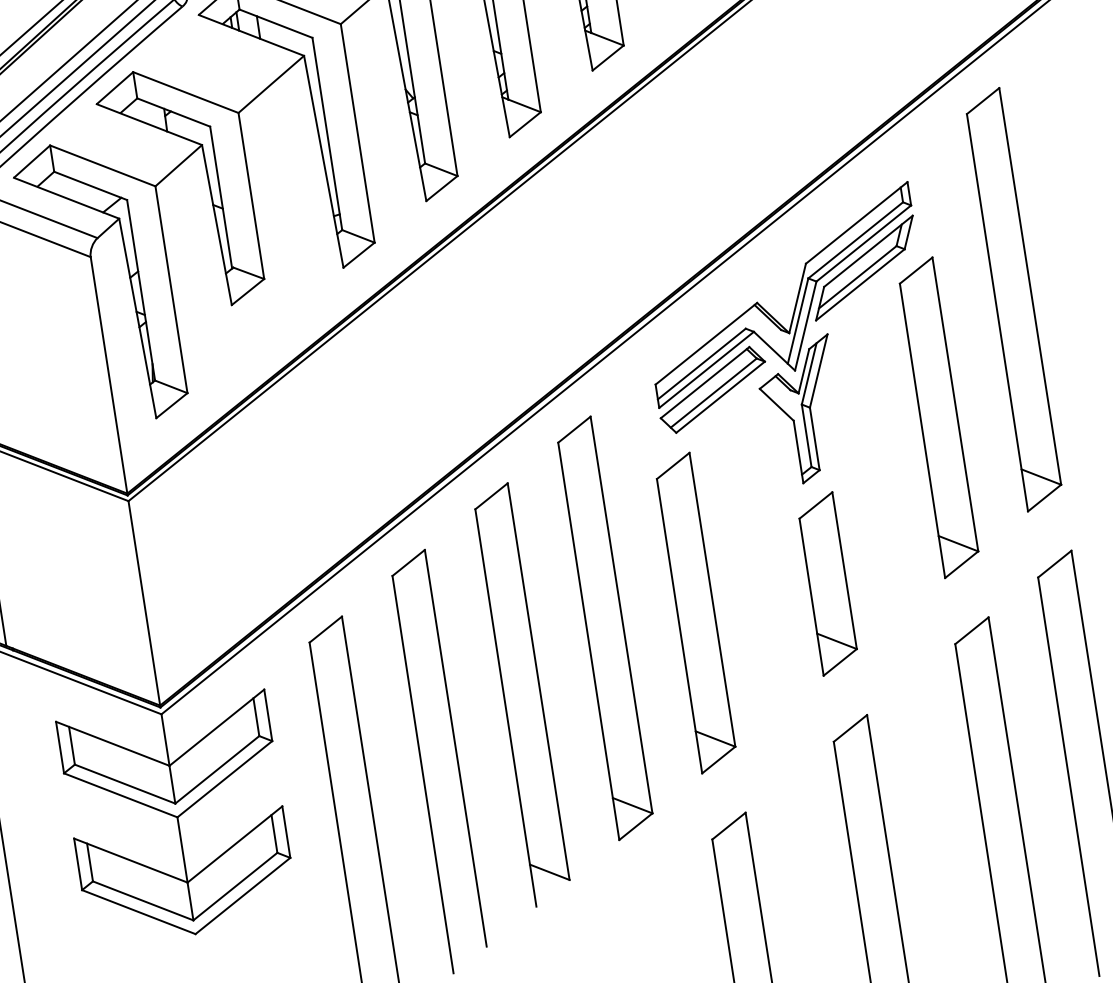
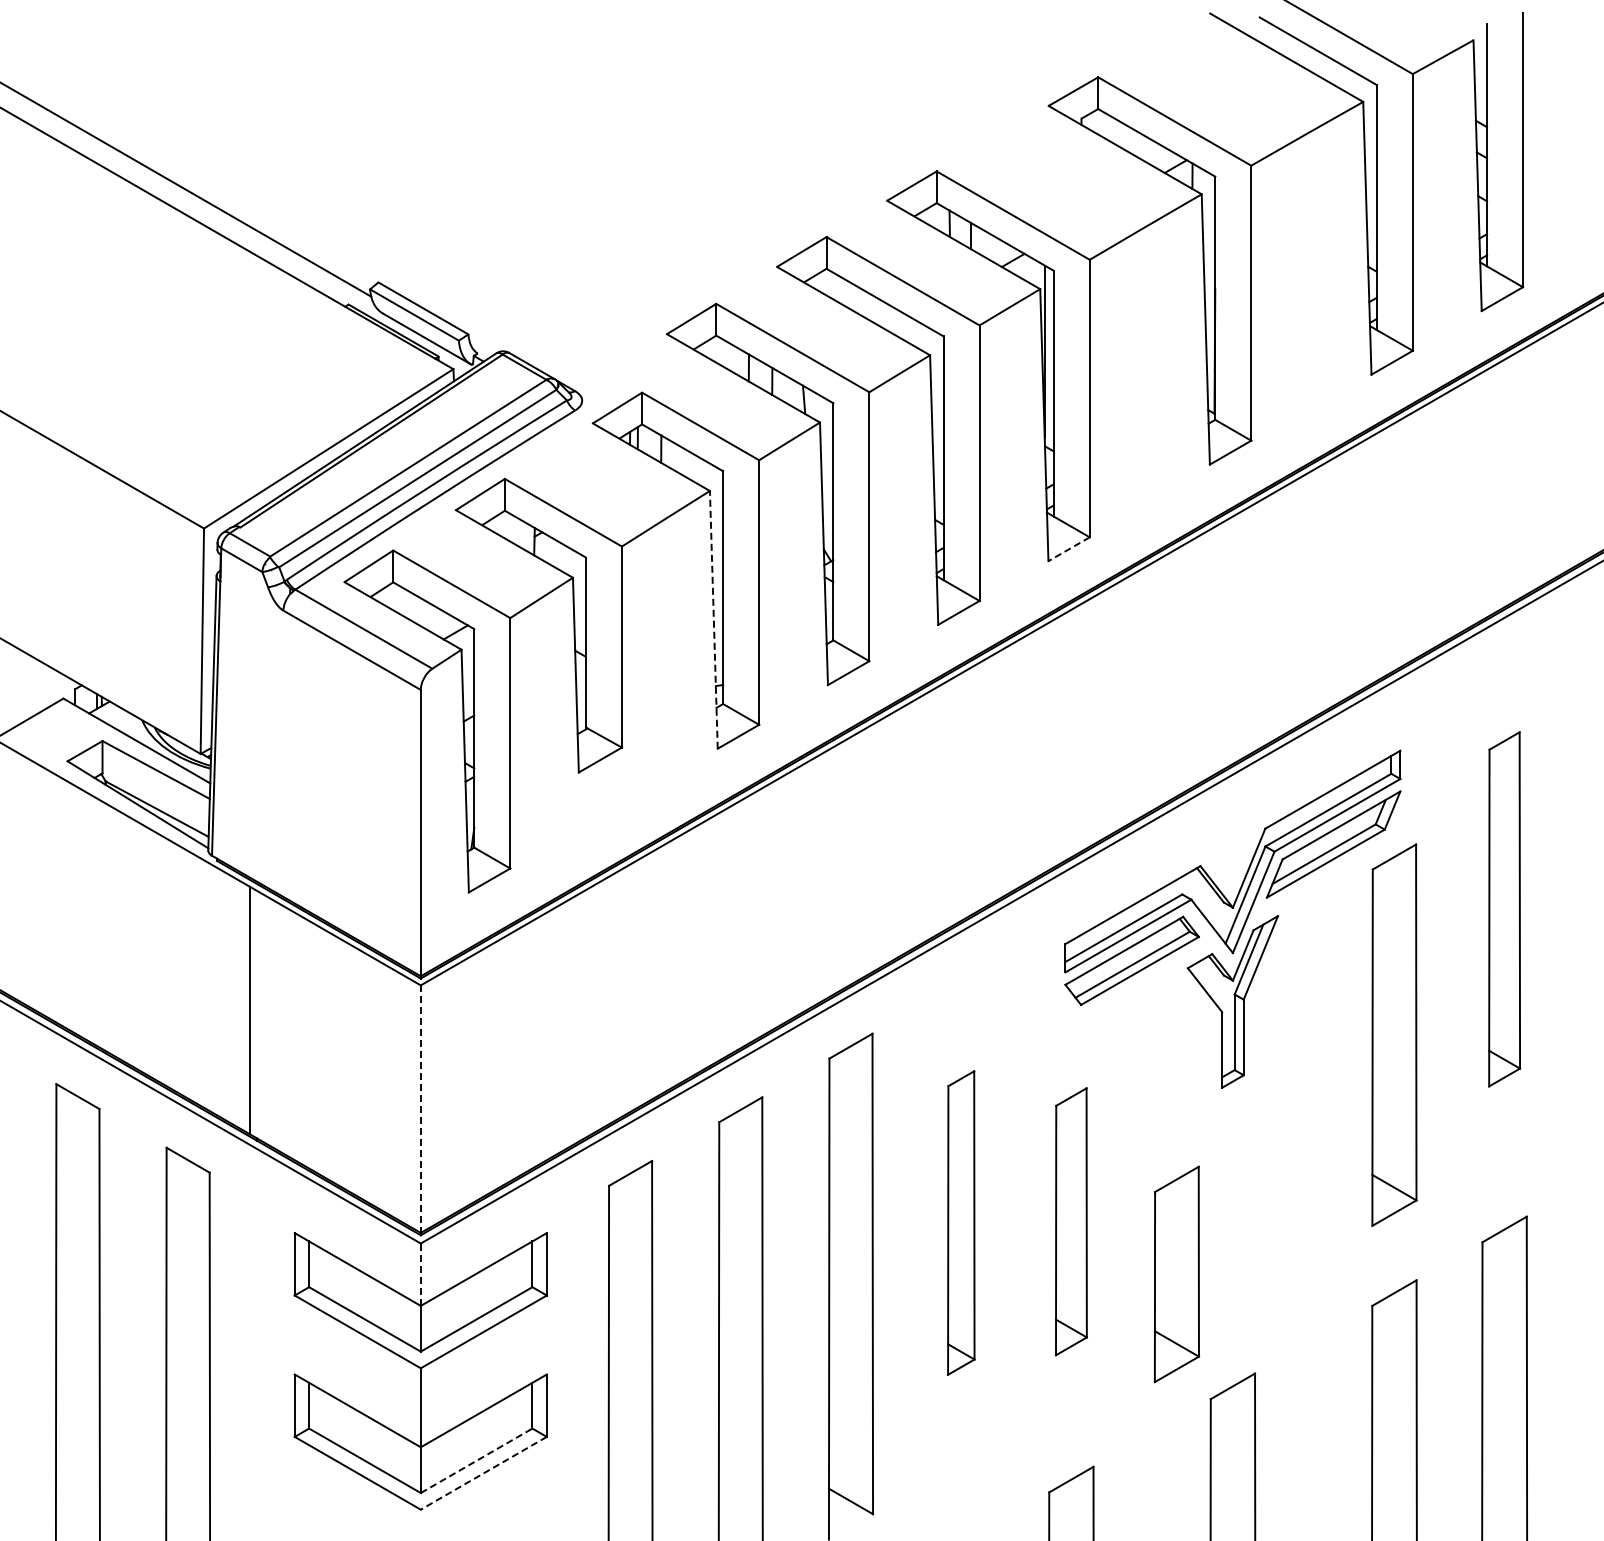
line: (608, 58) -> (1069, 549), solid -> dashed
line: (323, 161) -> (713, 619), solid -> dashed
part: (1013, 299) -> (1504, 909), size x0.7
part: (827, 584) -> (1176, 1274), moved
line: (144, 603) -> (420, 1109), solid -> dashed
part: (696, 612) -> (1071, 1221), size x0.7
part: (605, 627) -> (961, 1222), size x0.6
line: (165, 740) -> (420, 1275), solid -> dashed
line: (236, 886) -> (477, 1460), solid -> dashed
line: (242, 896) -> (483, 1473), solid -> dashed

